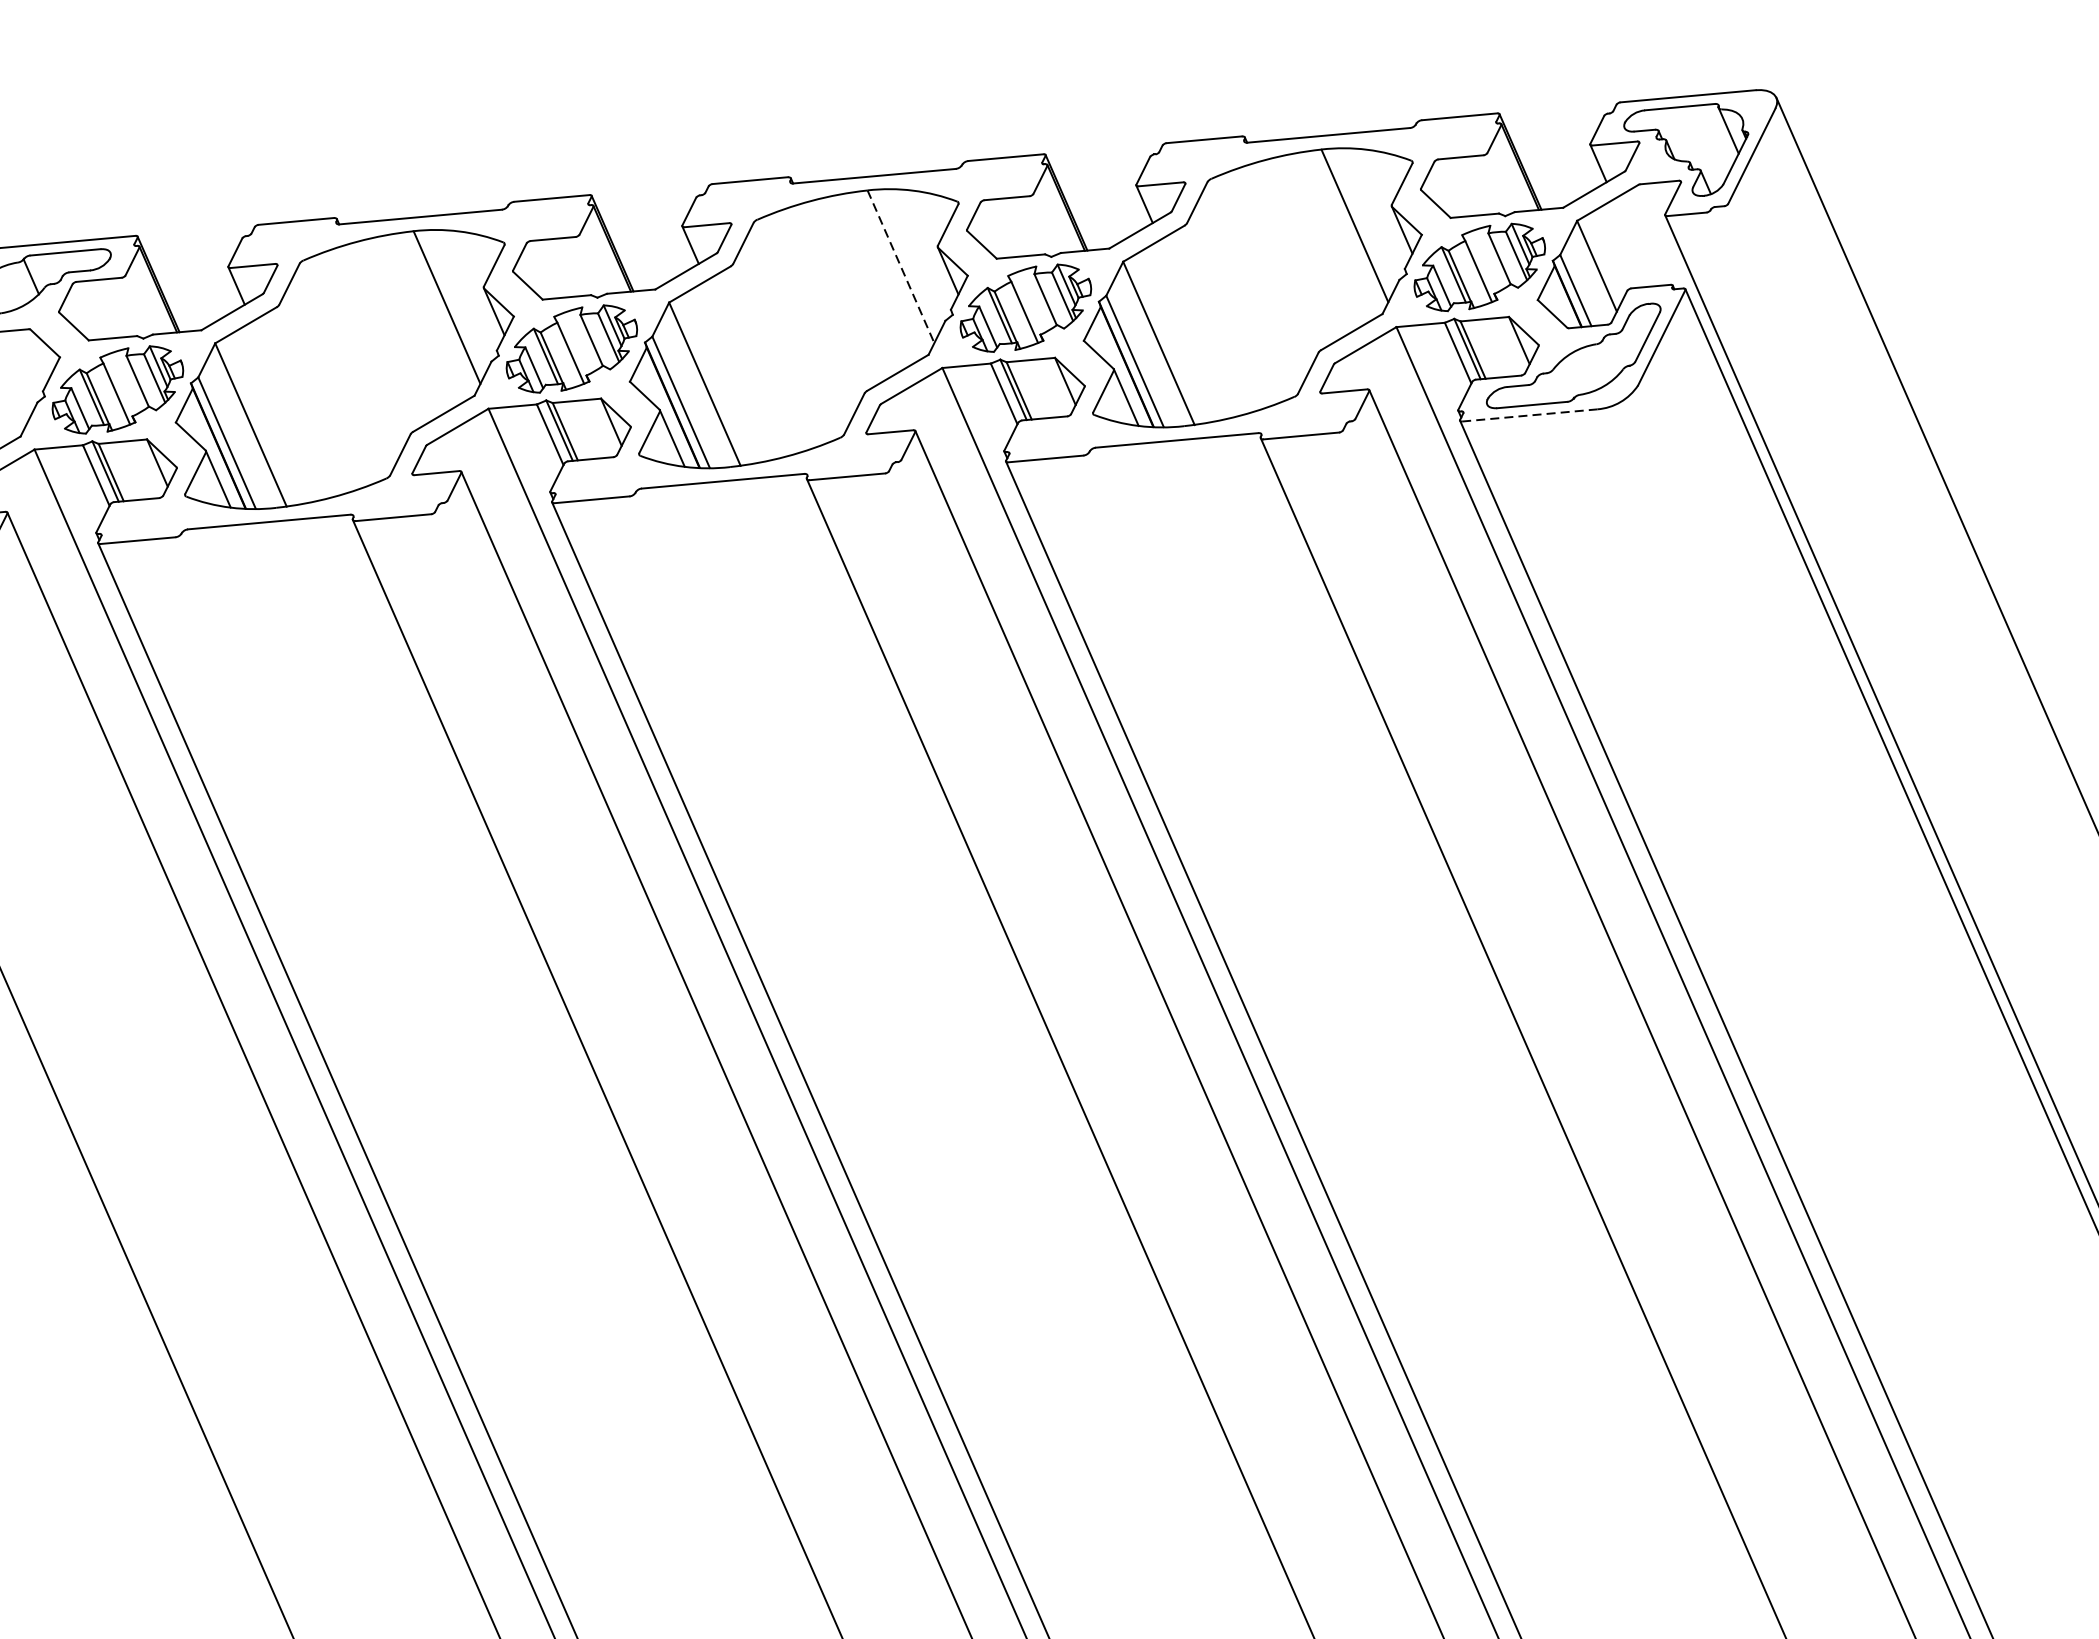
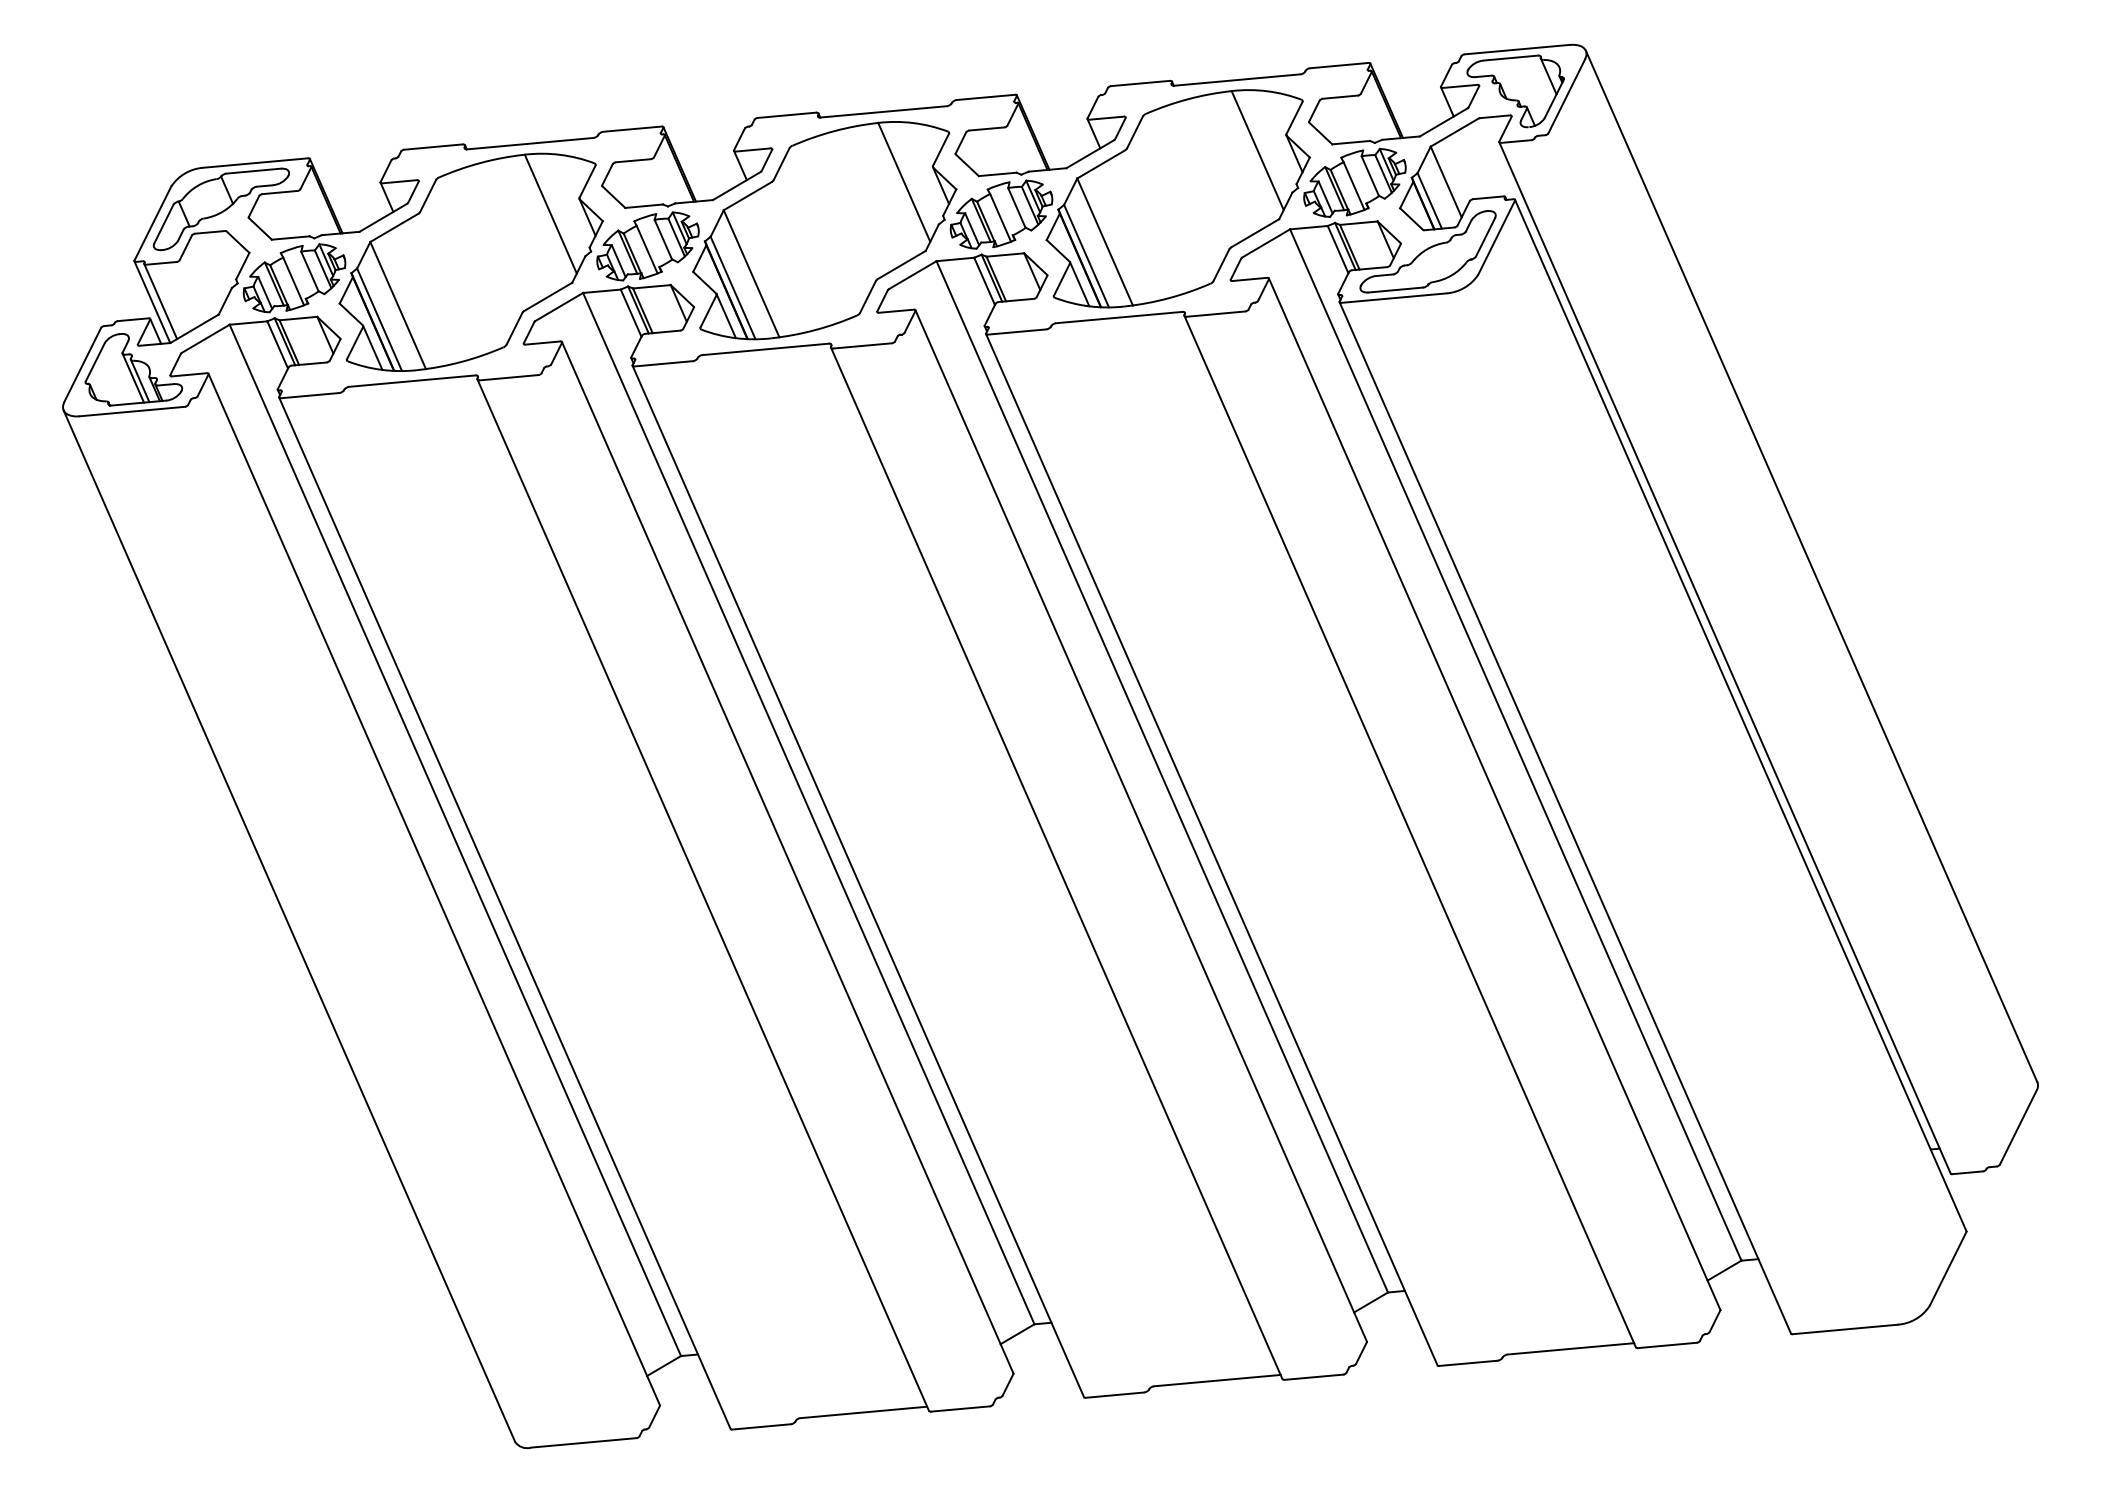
line: (901, 266) -> (904, 182), dashed -> solid
line: (1529, 415) -> (1393, 298), dashed -> solid

